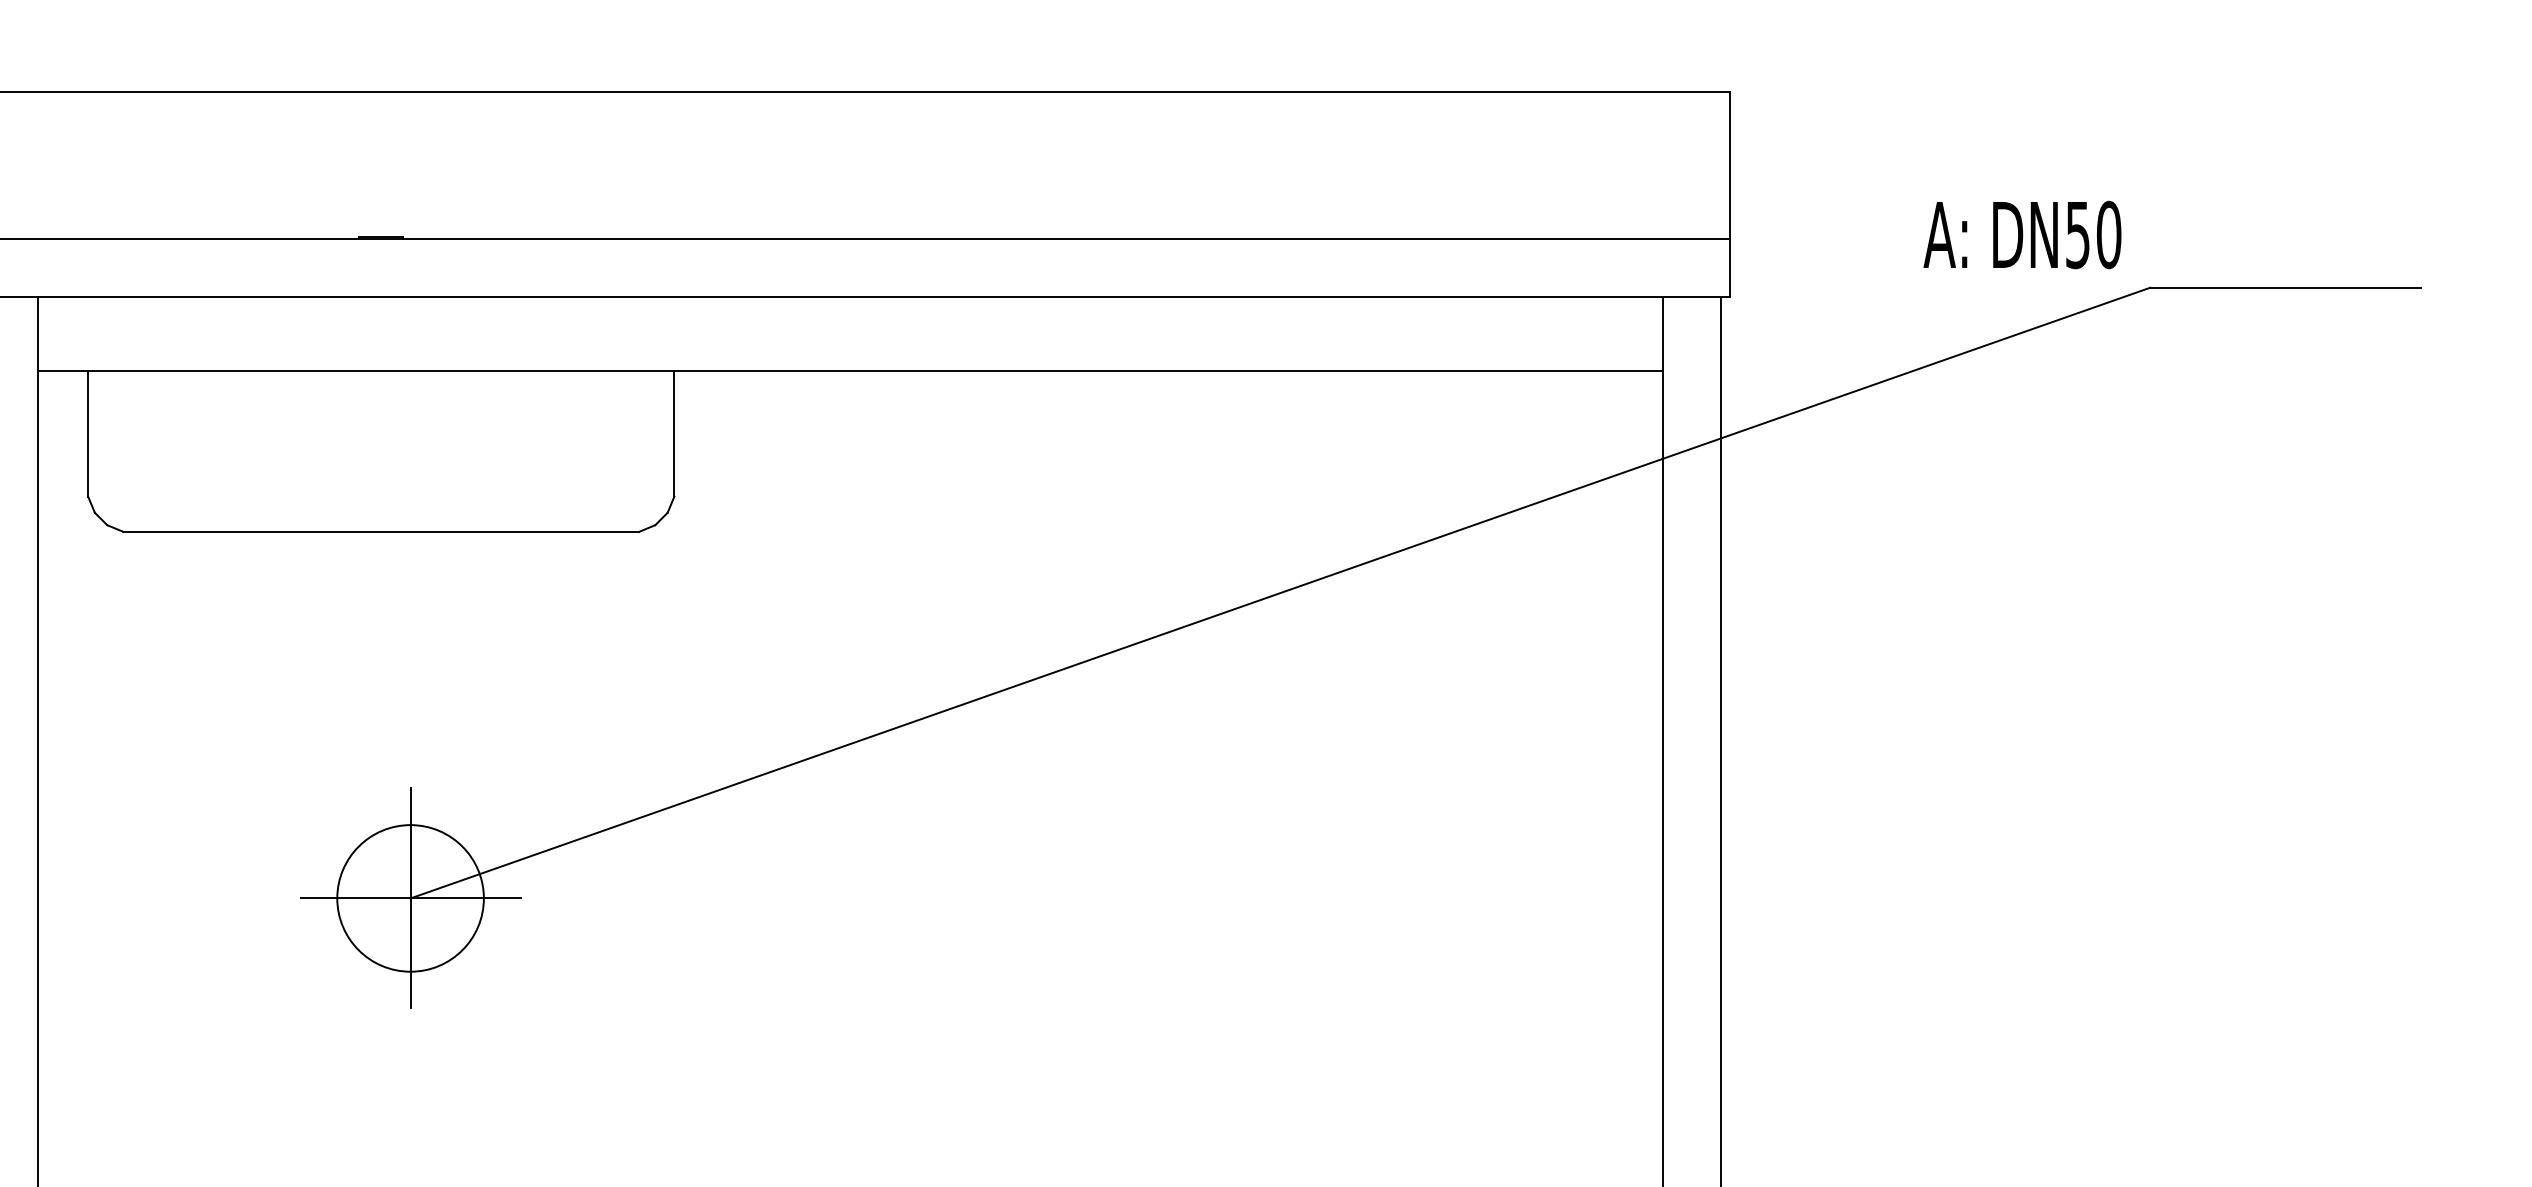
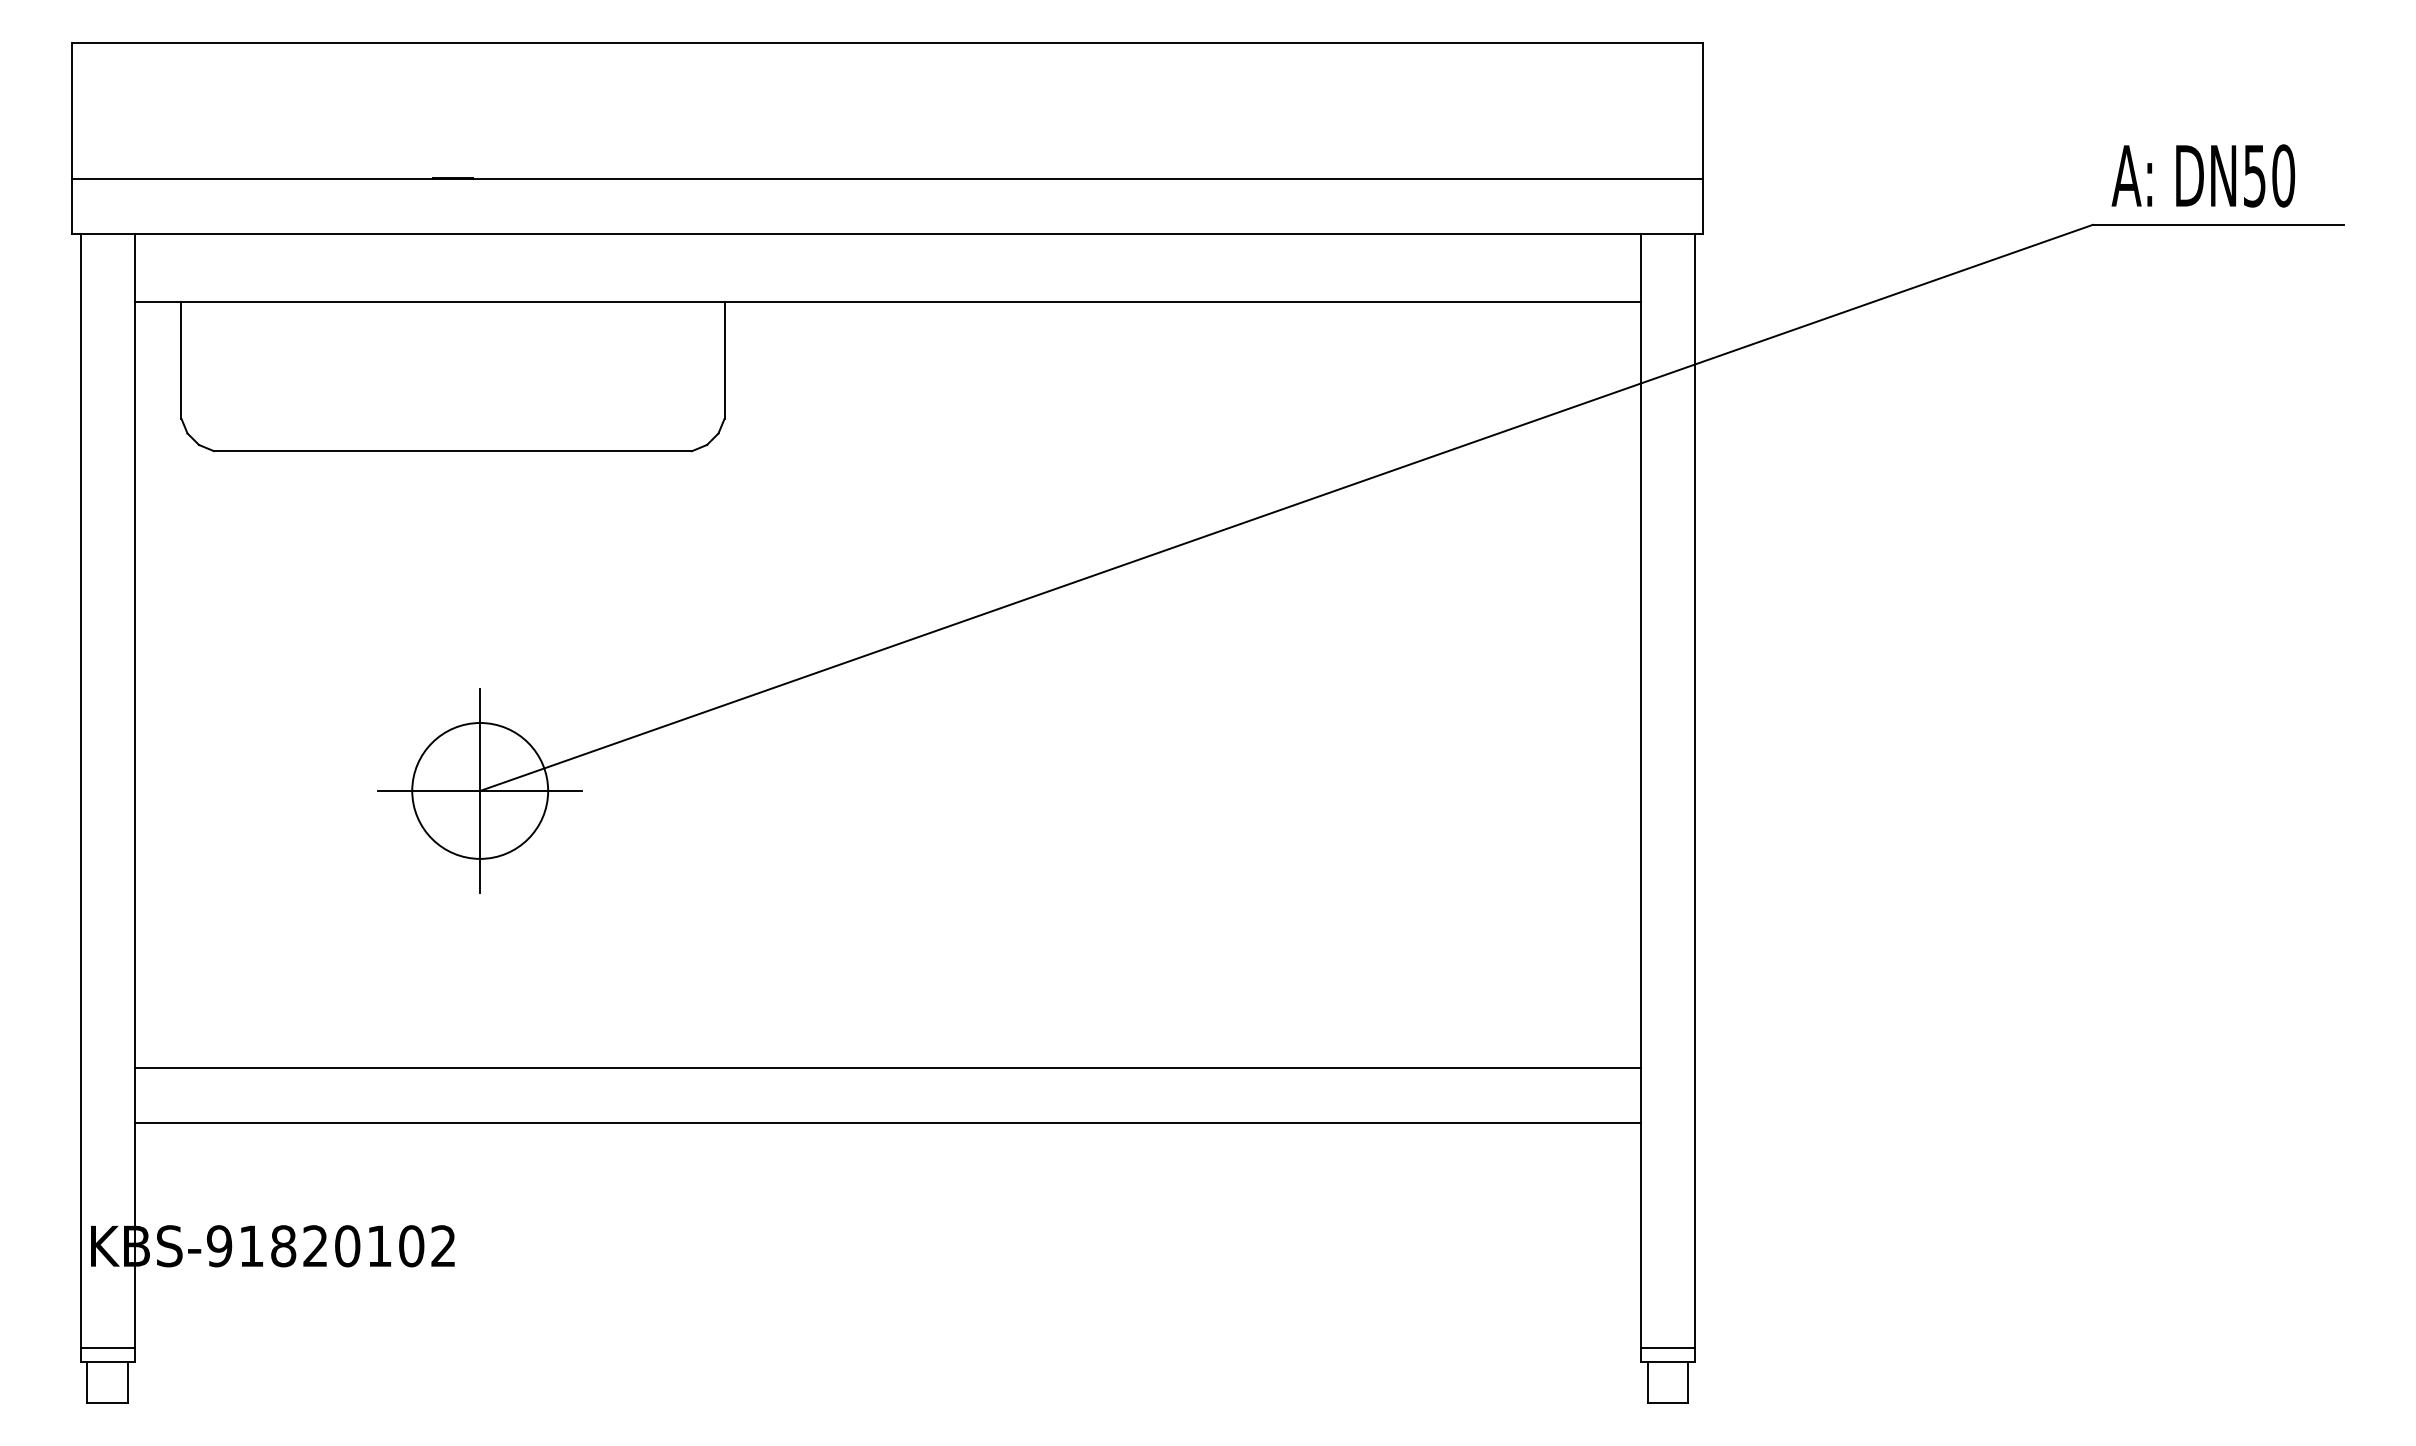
text: (2022, 234) -> (2203, 175), moved

